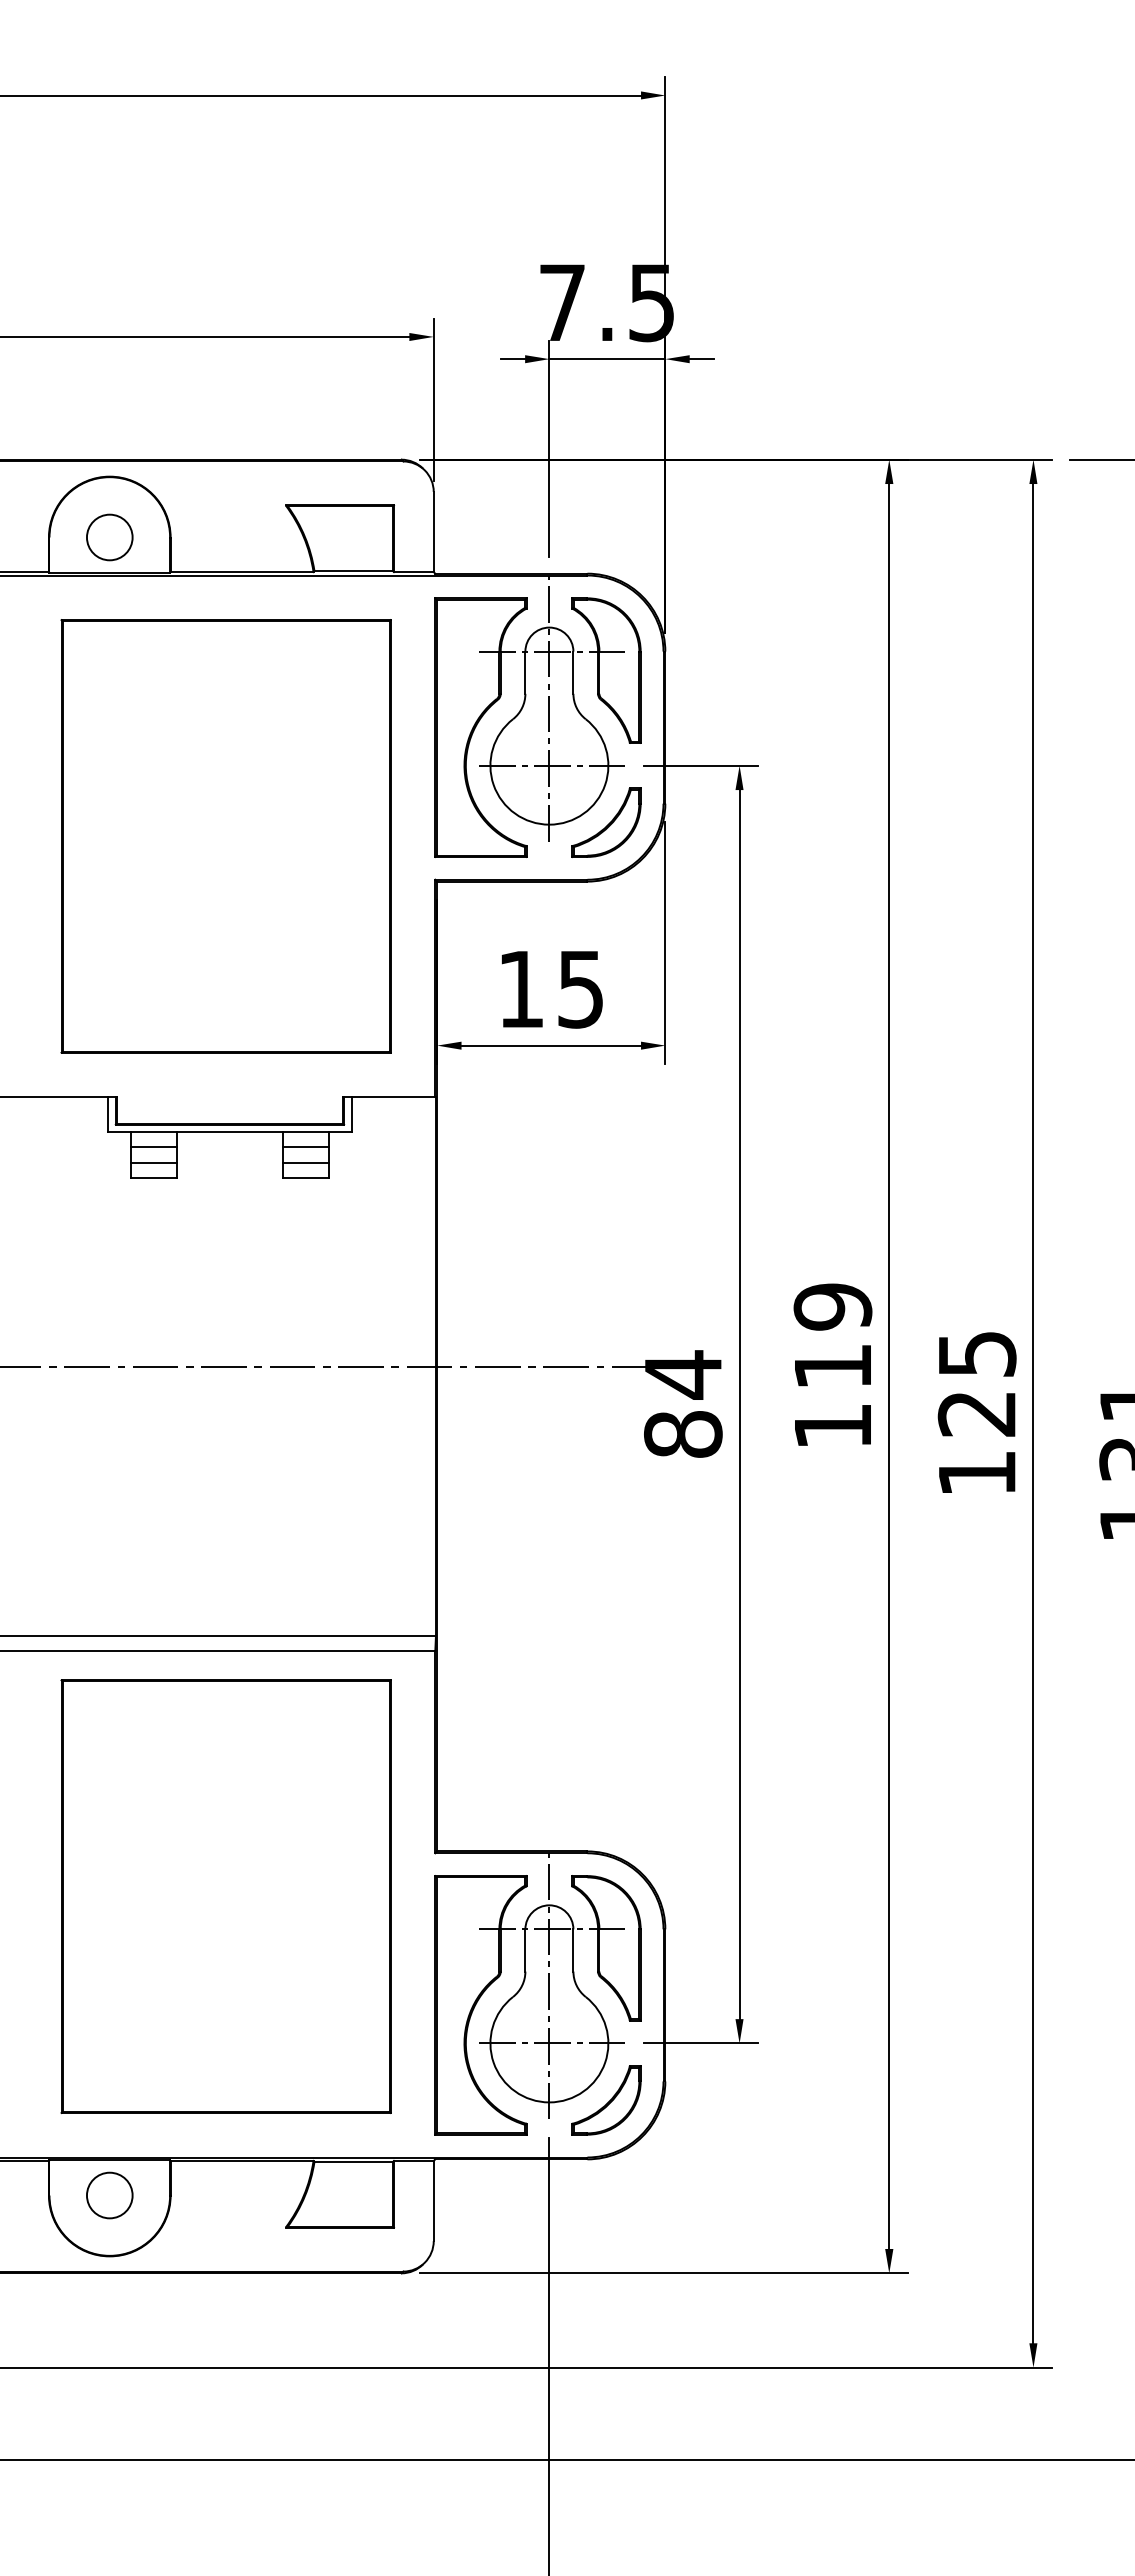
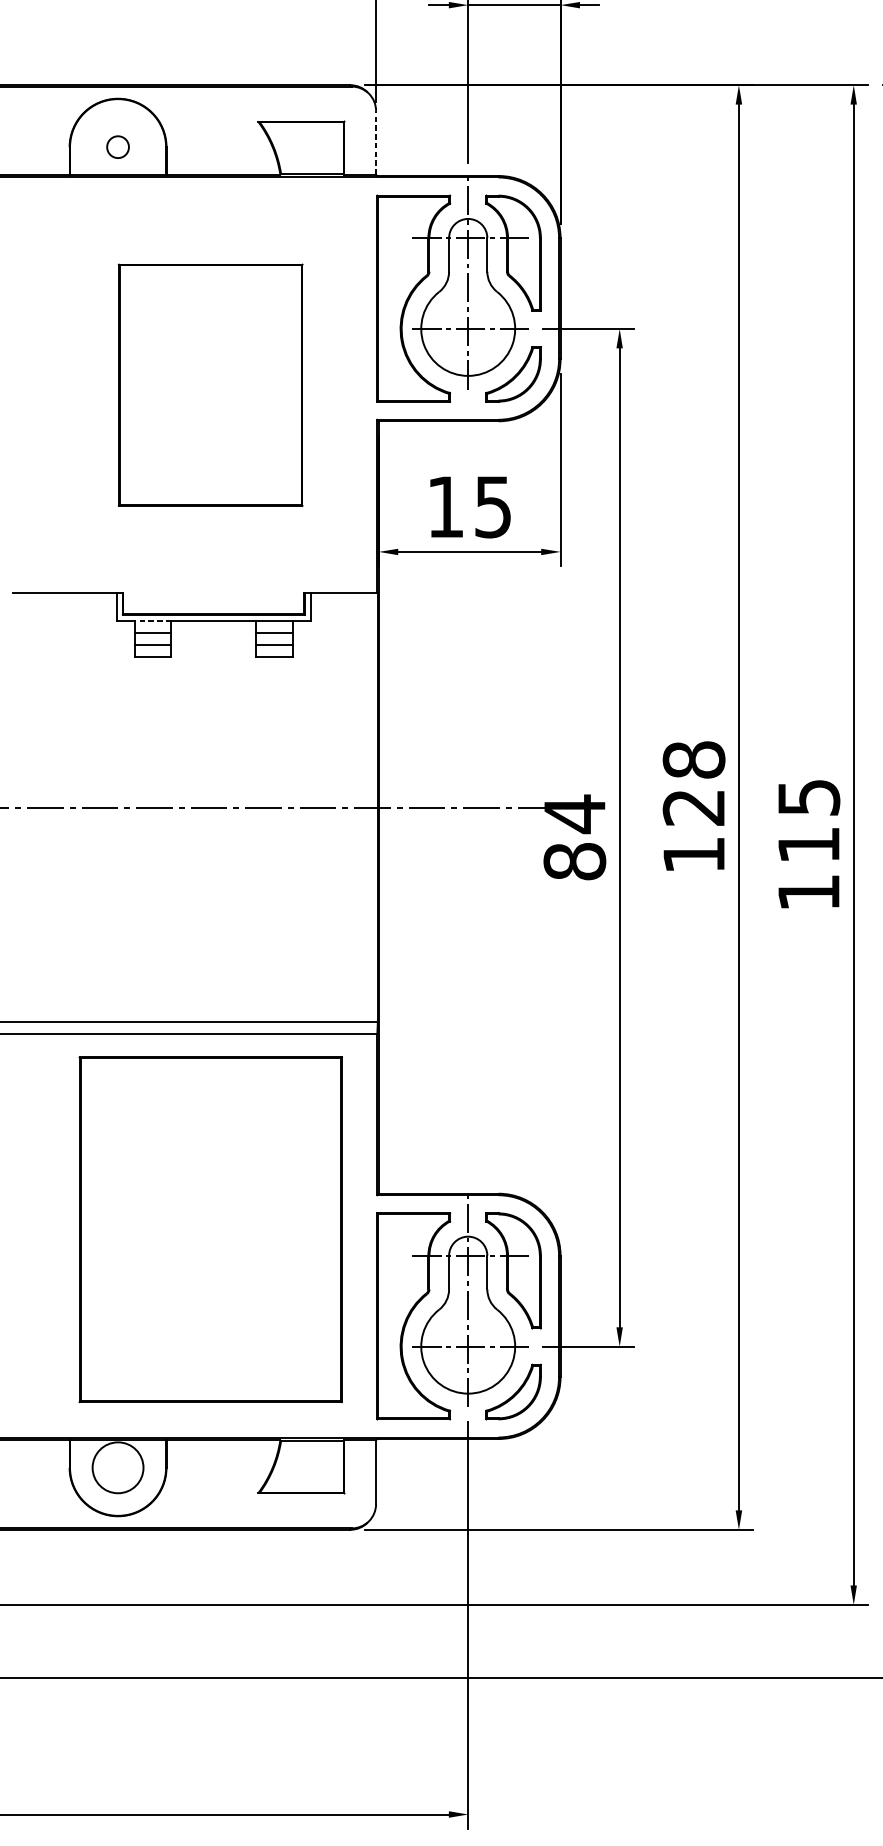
line: (433, 531) -> (375, 142), solid -> dashed
circle: (109, 537) -> (117, 147), size x0.6
part: (225, 836) -> (210, 385), size x0.7
line: (153, 1132) -> (152, 621), solid -> dashed
text: (832, 1336) -> (693, 783), 119 -> 128
text: (976, 1414) -> (808, 845), 125 -> 115
circle: (109, 2195) -> (117, 1467), size x1.4

